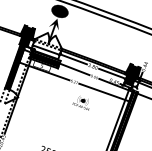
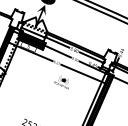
fill: (26, 35) -> (16, 18), removed
fill: (132, 74) -> (109, 59), removed

